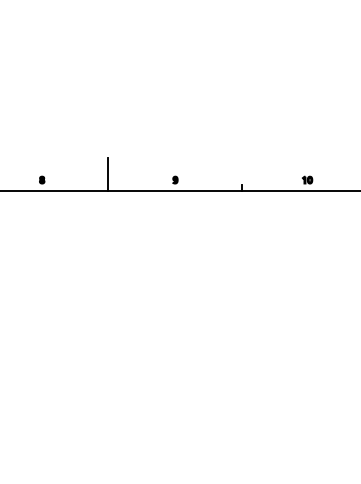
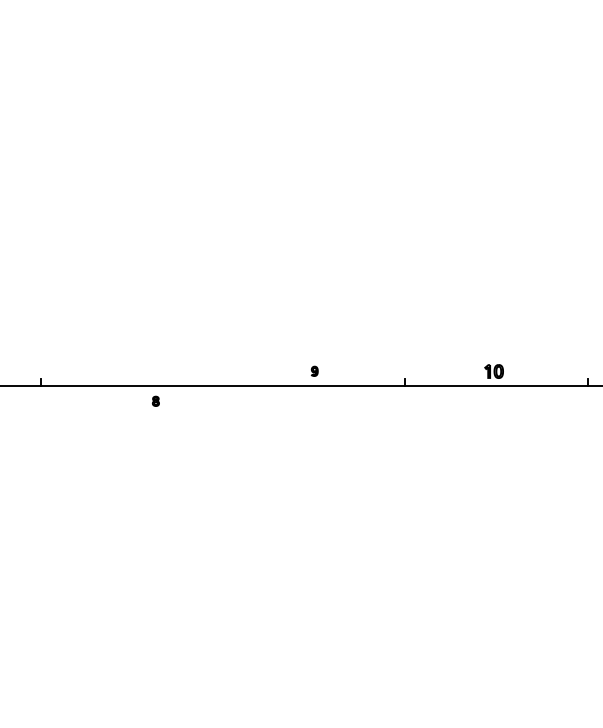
line: (108, 174) -> (223, 363), removed
part: (41, 179) -> (155, 400), moved
part: (307, 179) -> (493, 370), size x1.4

